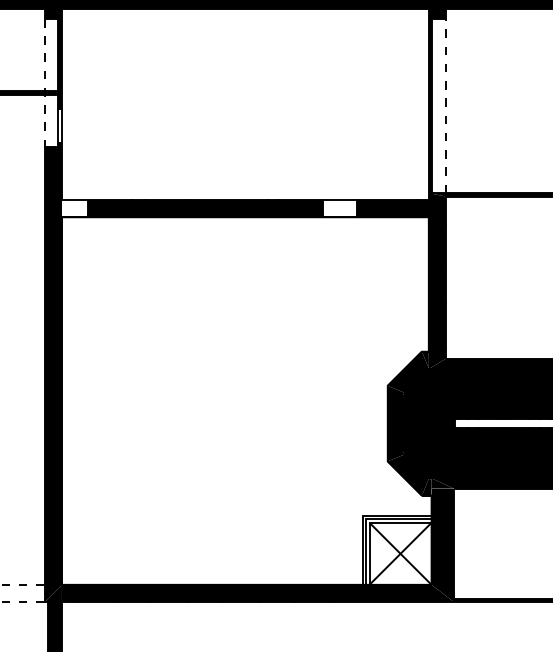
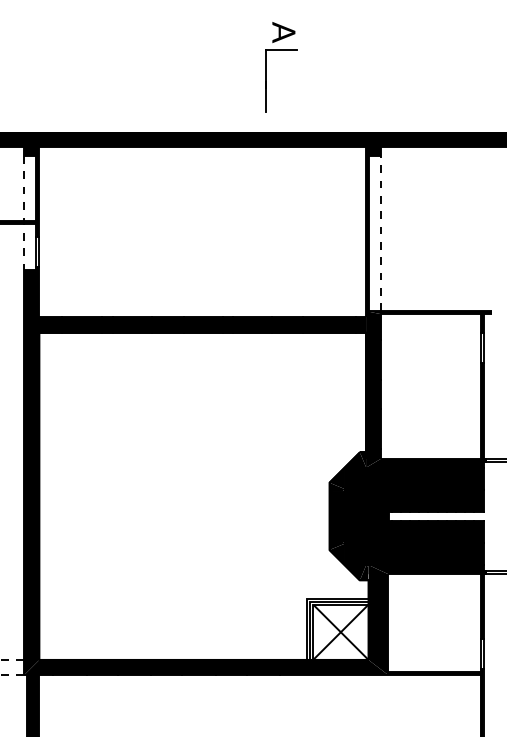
fill: (74, 208) -> (50, 324), added
fill: (340, 208) -> (287, 324), added

